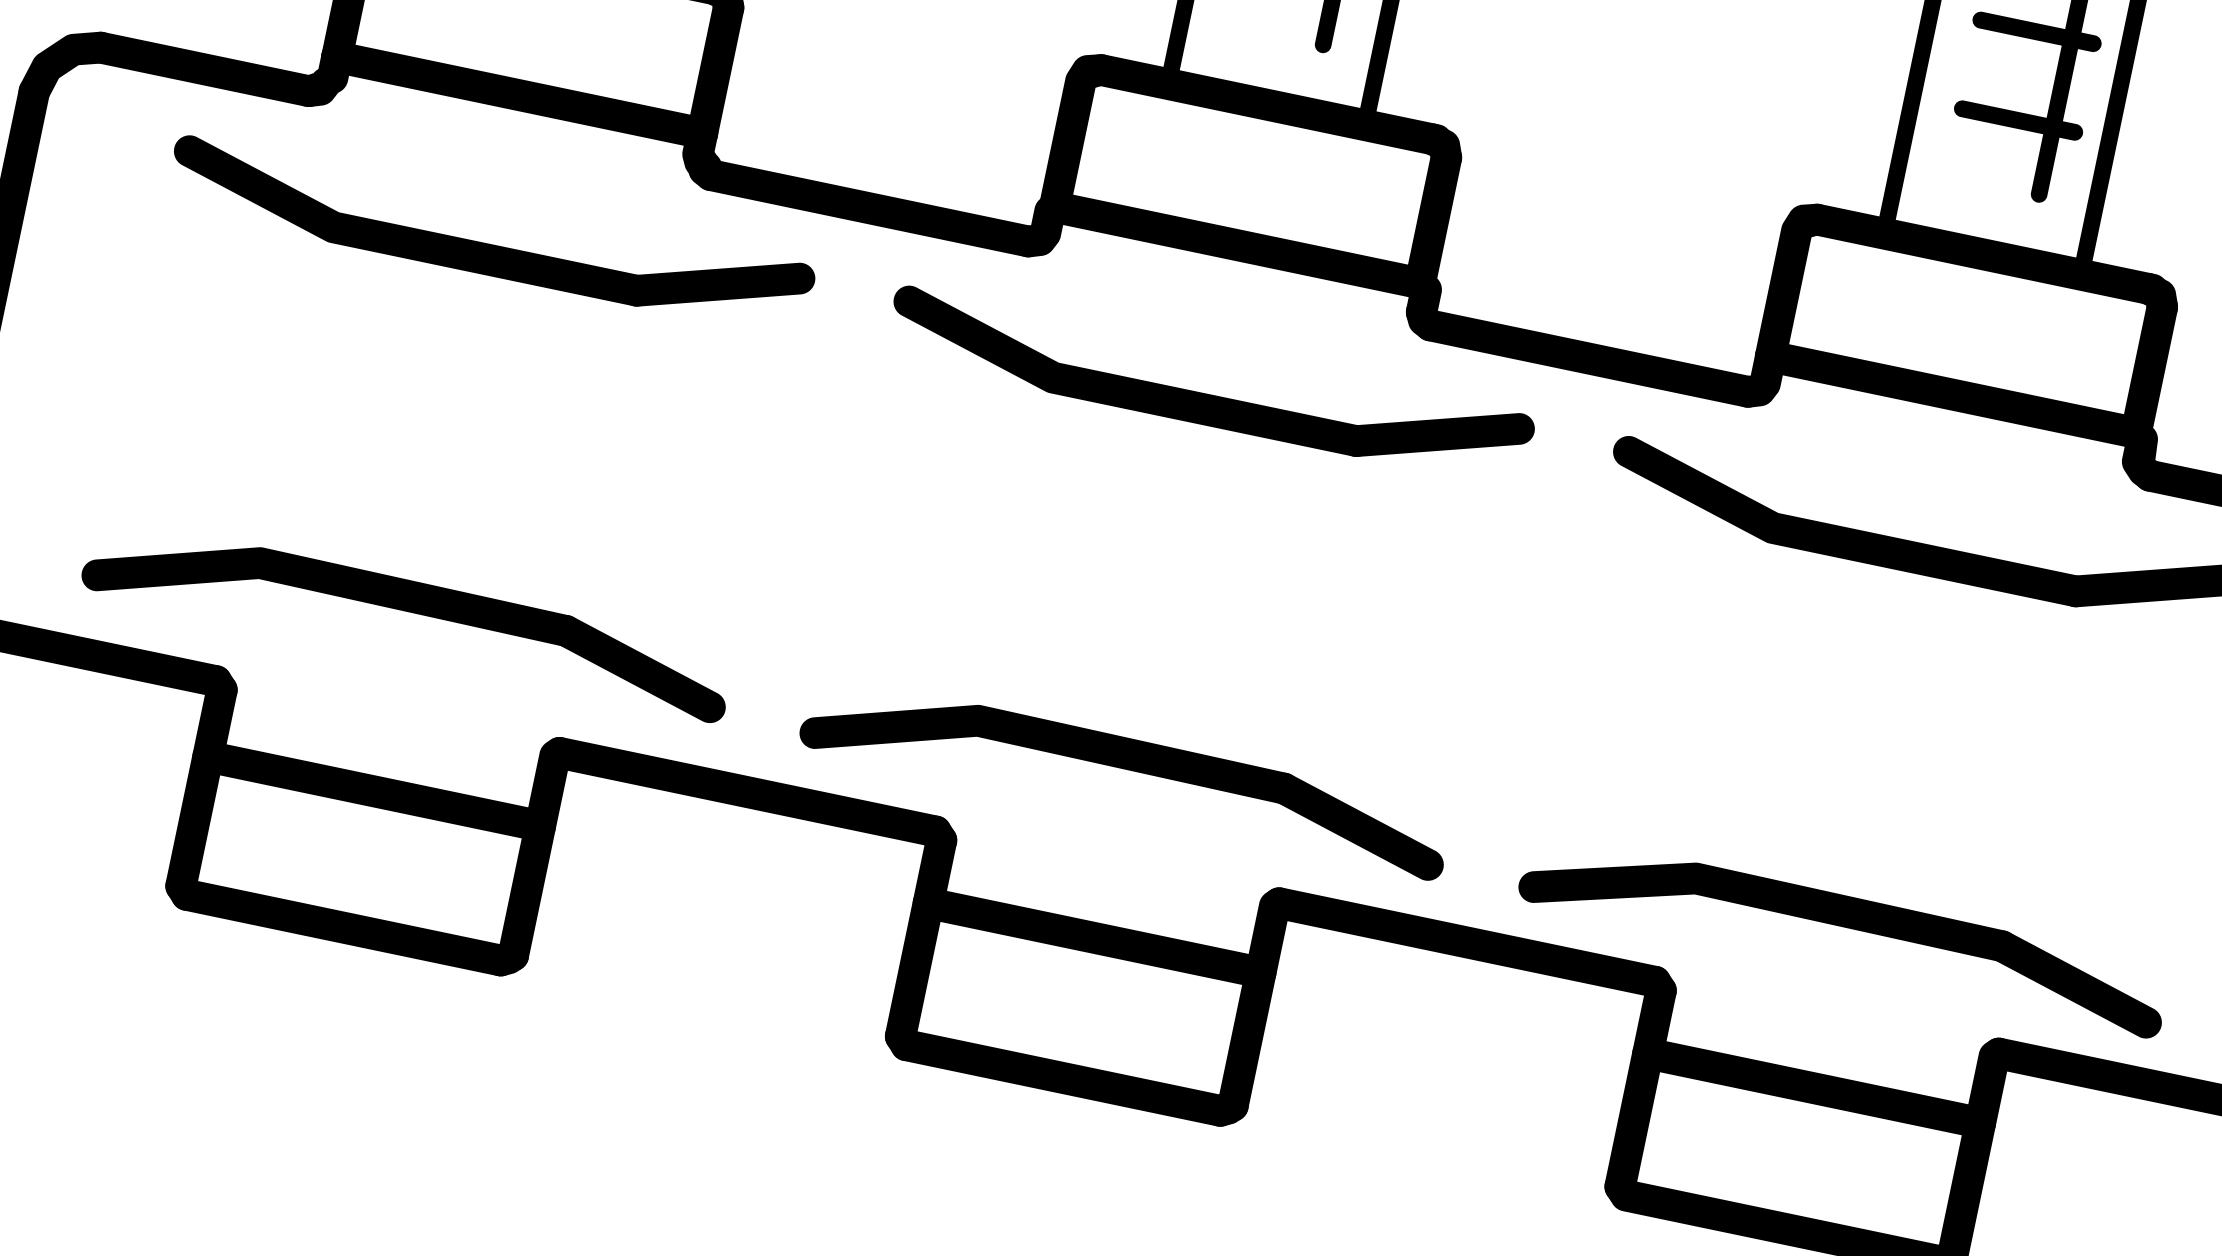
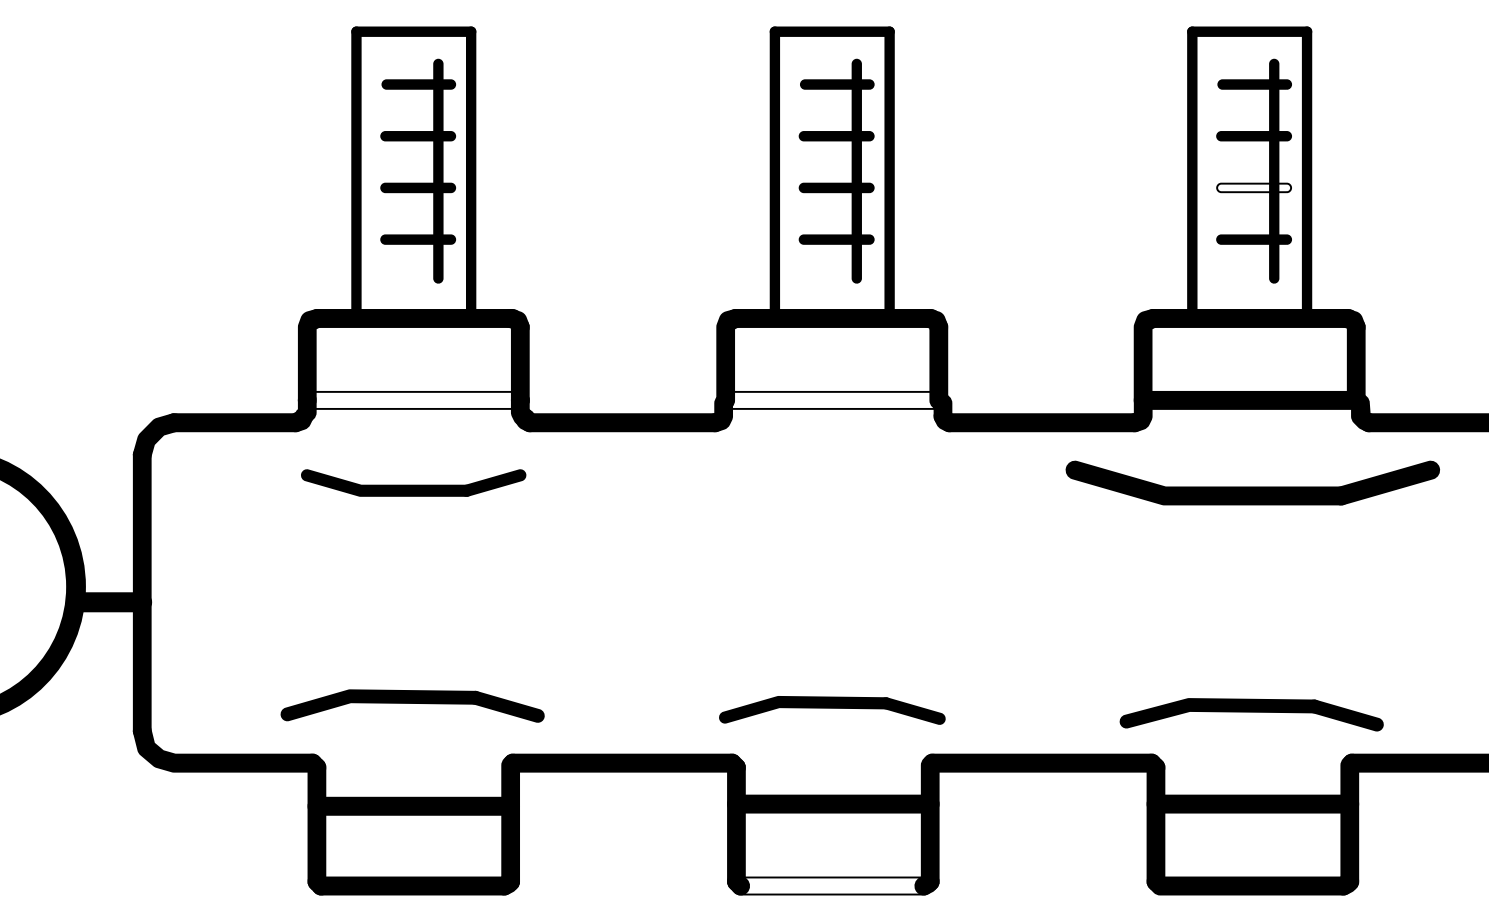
fill: (2037, 31) -> (1254, 187), removed
fill: (519, 93) -> (413, 399), removed
part: (489, 235) -> (413, 482), size x0.6
fill: (1238, 243) -> (832, 399), removed
part: (1210, 386) -> (833, 482), removed
part: (408, 618) -> (412, 705), size x0.7
part: (1126, 777) -> (832, 710), size x0.6
part: (1843, 934) -> (1251, 714), size x0.7
fill: (1063, 1077) -> (832, 885), removed

